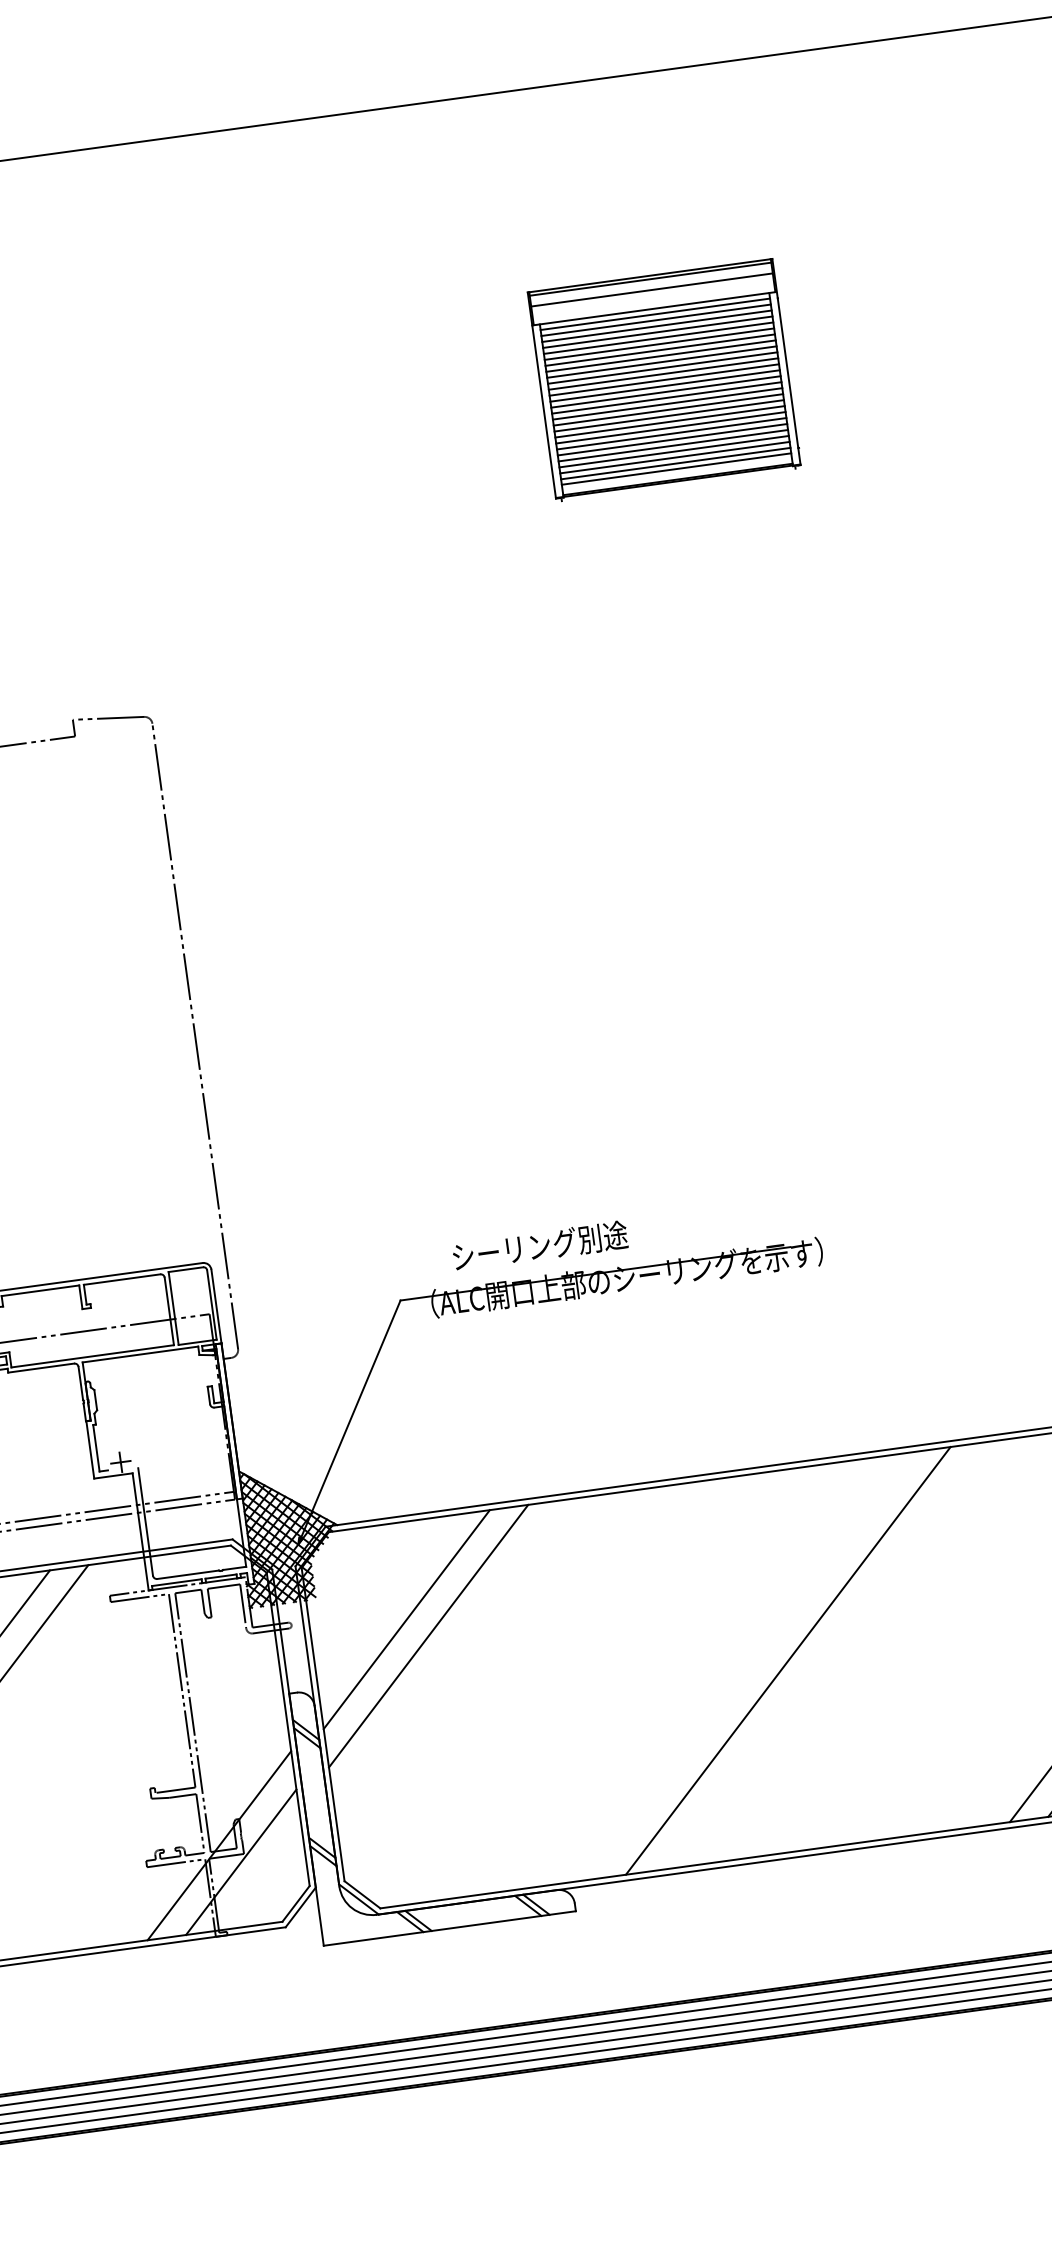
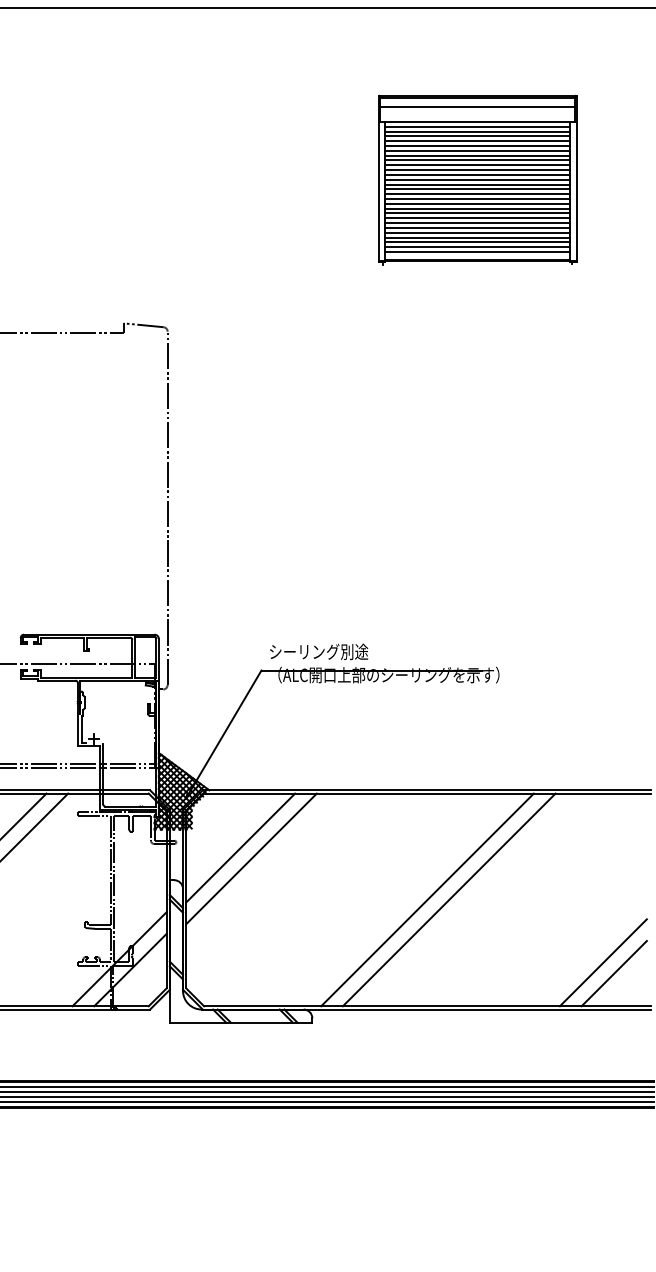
part: (663, 379) -> (477, 179), size x1.43
text: (540, 1245) -> (319, 651), moved
line: (749, 1665) -> (427, 899), added

